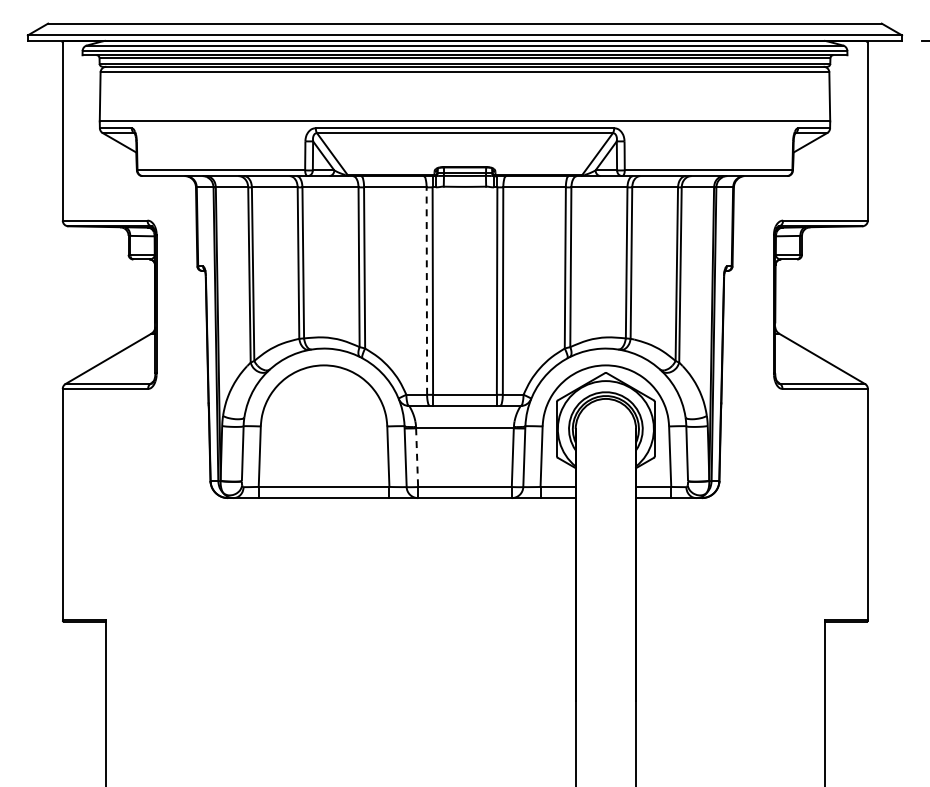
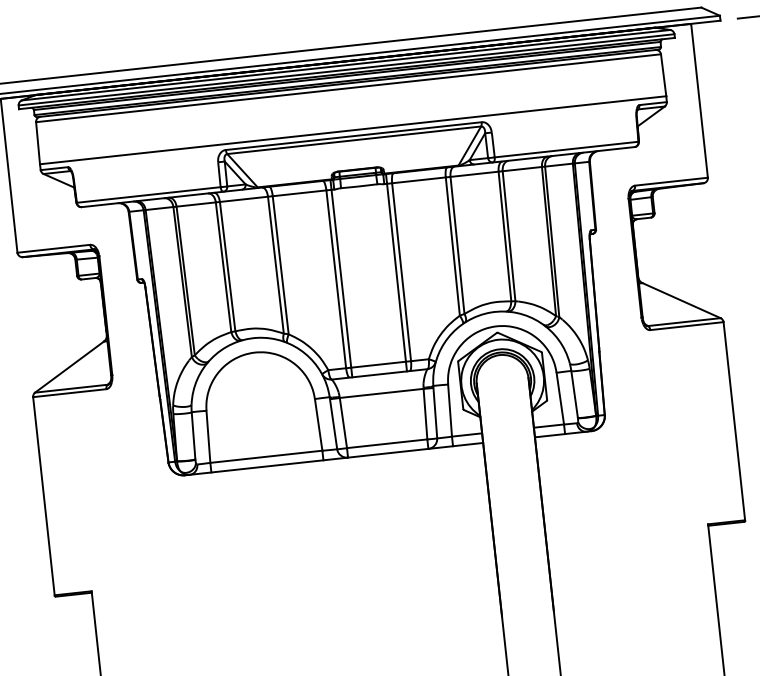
line: (426, 291) -> (335, 279), dashed -> solid
line: (417, 458) -> (343, 423), dashed -> solid

